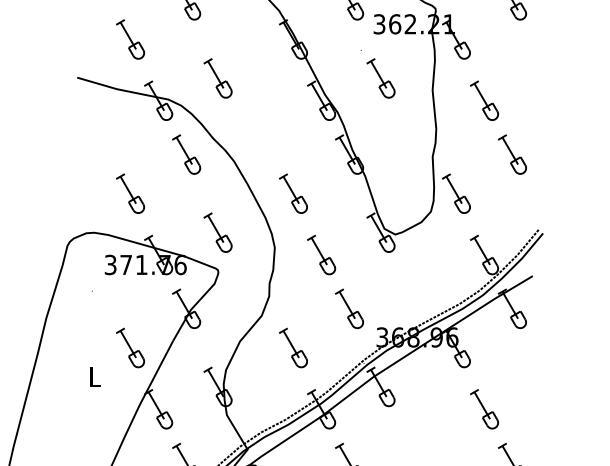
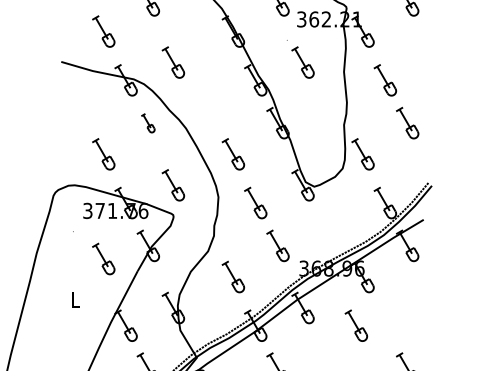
part: (185, 155) -> (147, 123), size x0.6
part: (130, 347) -> (103, 258), moved
part: (484, 408) -> (356, 325), moved

